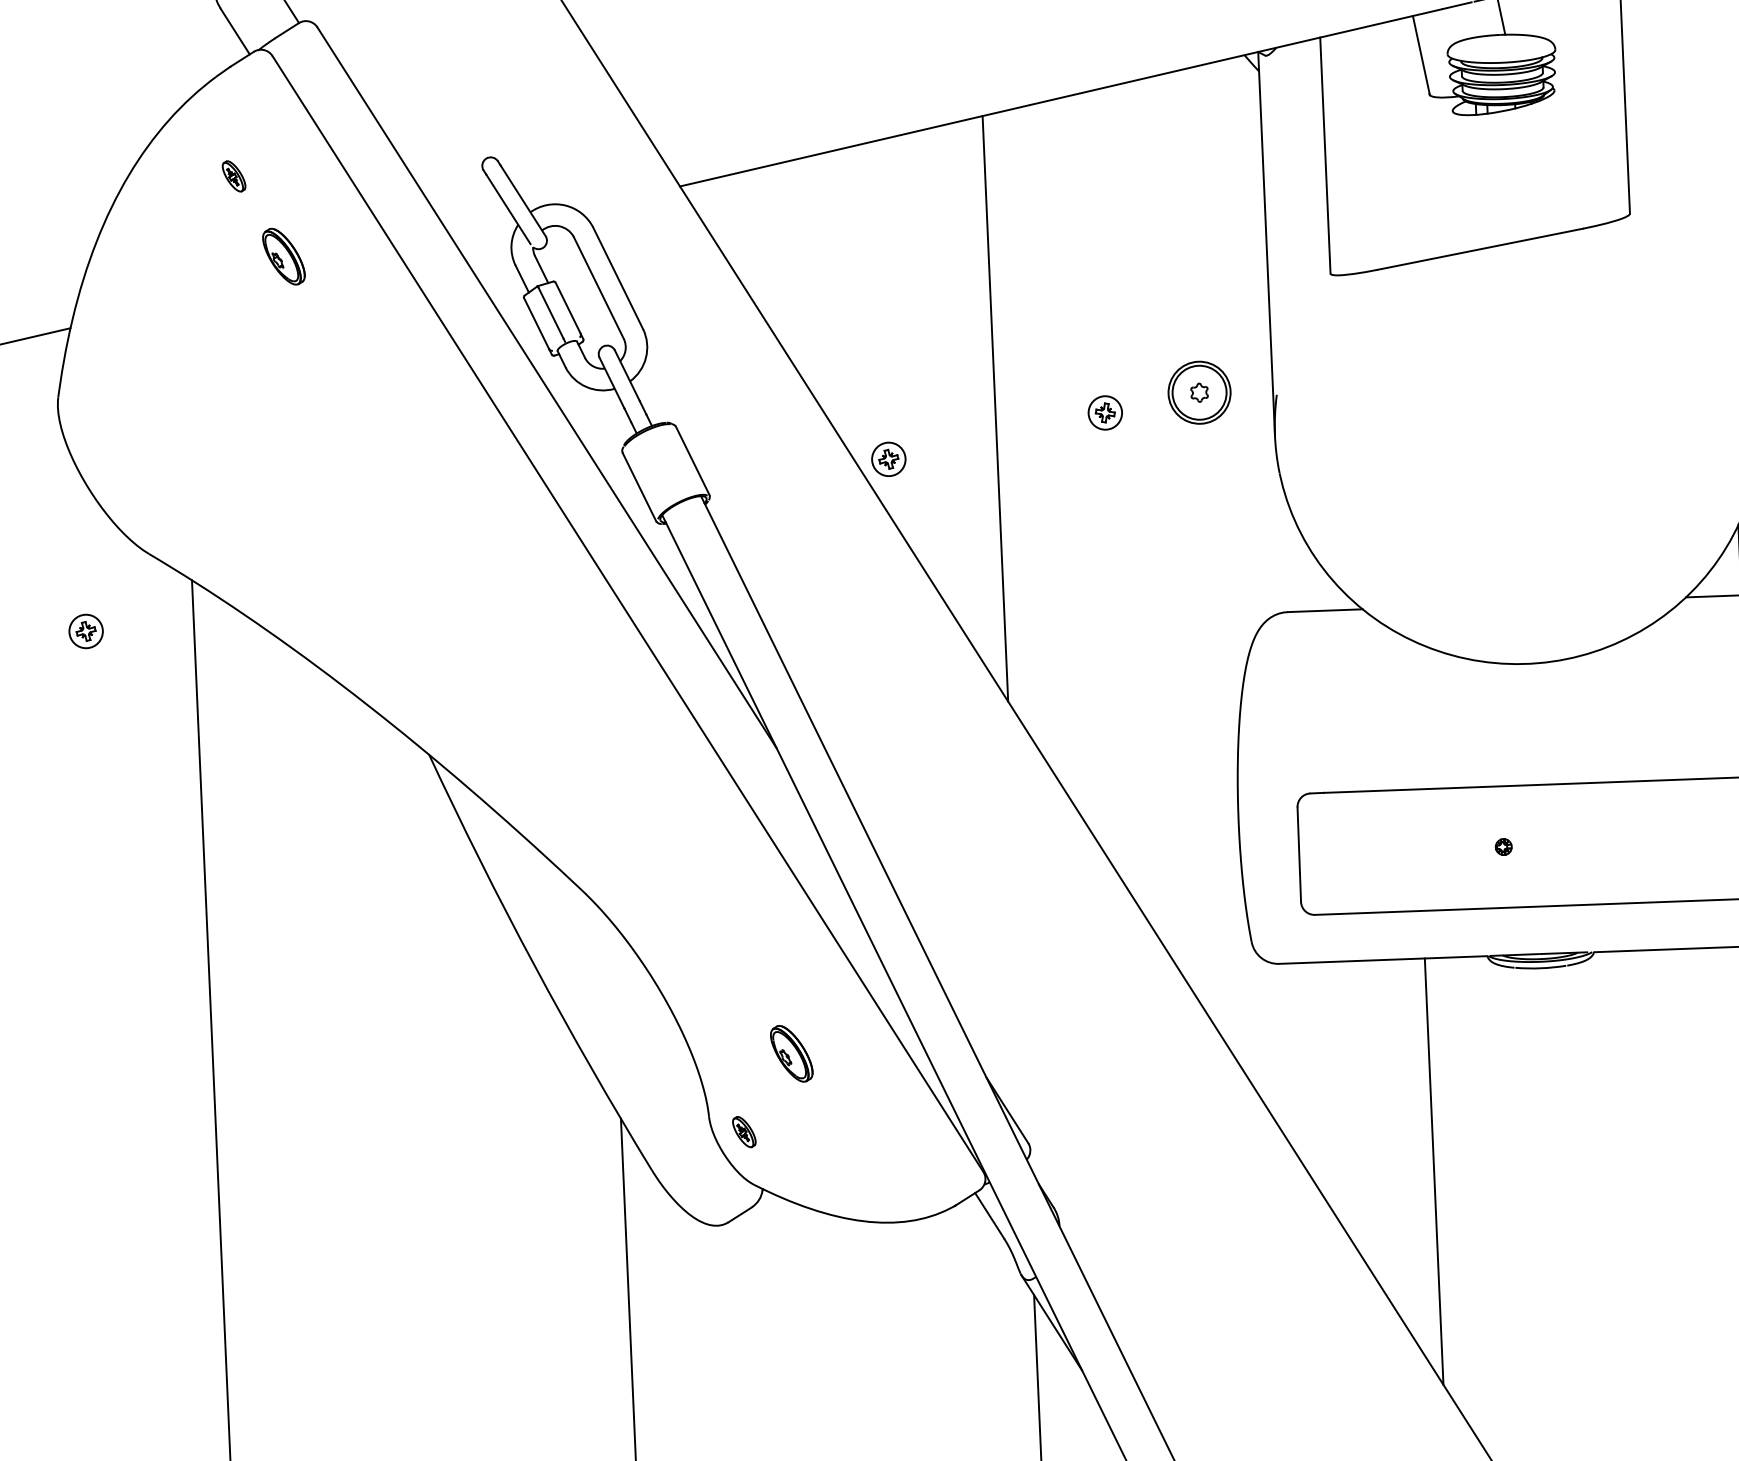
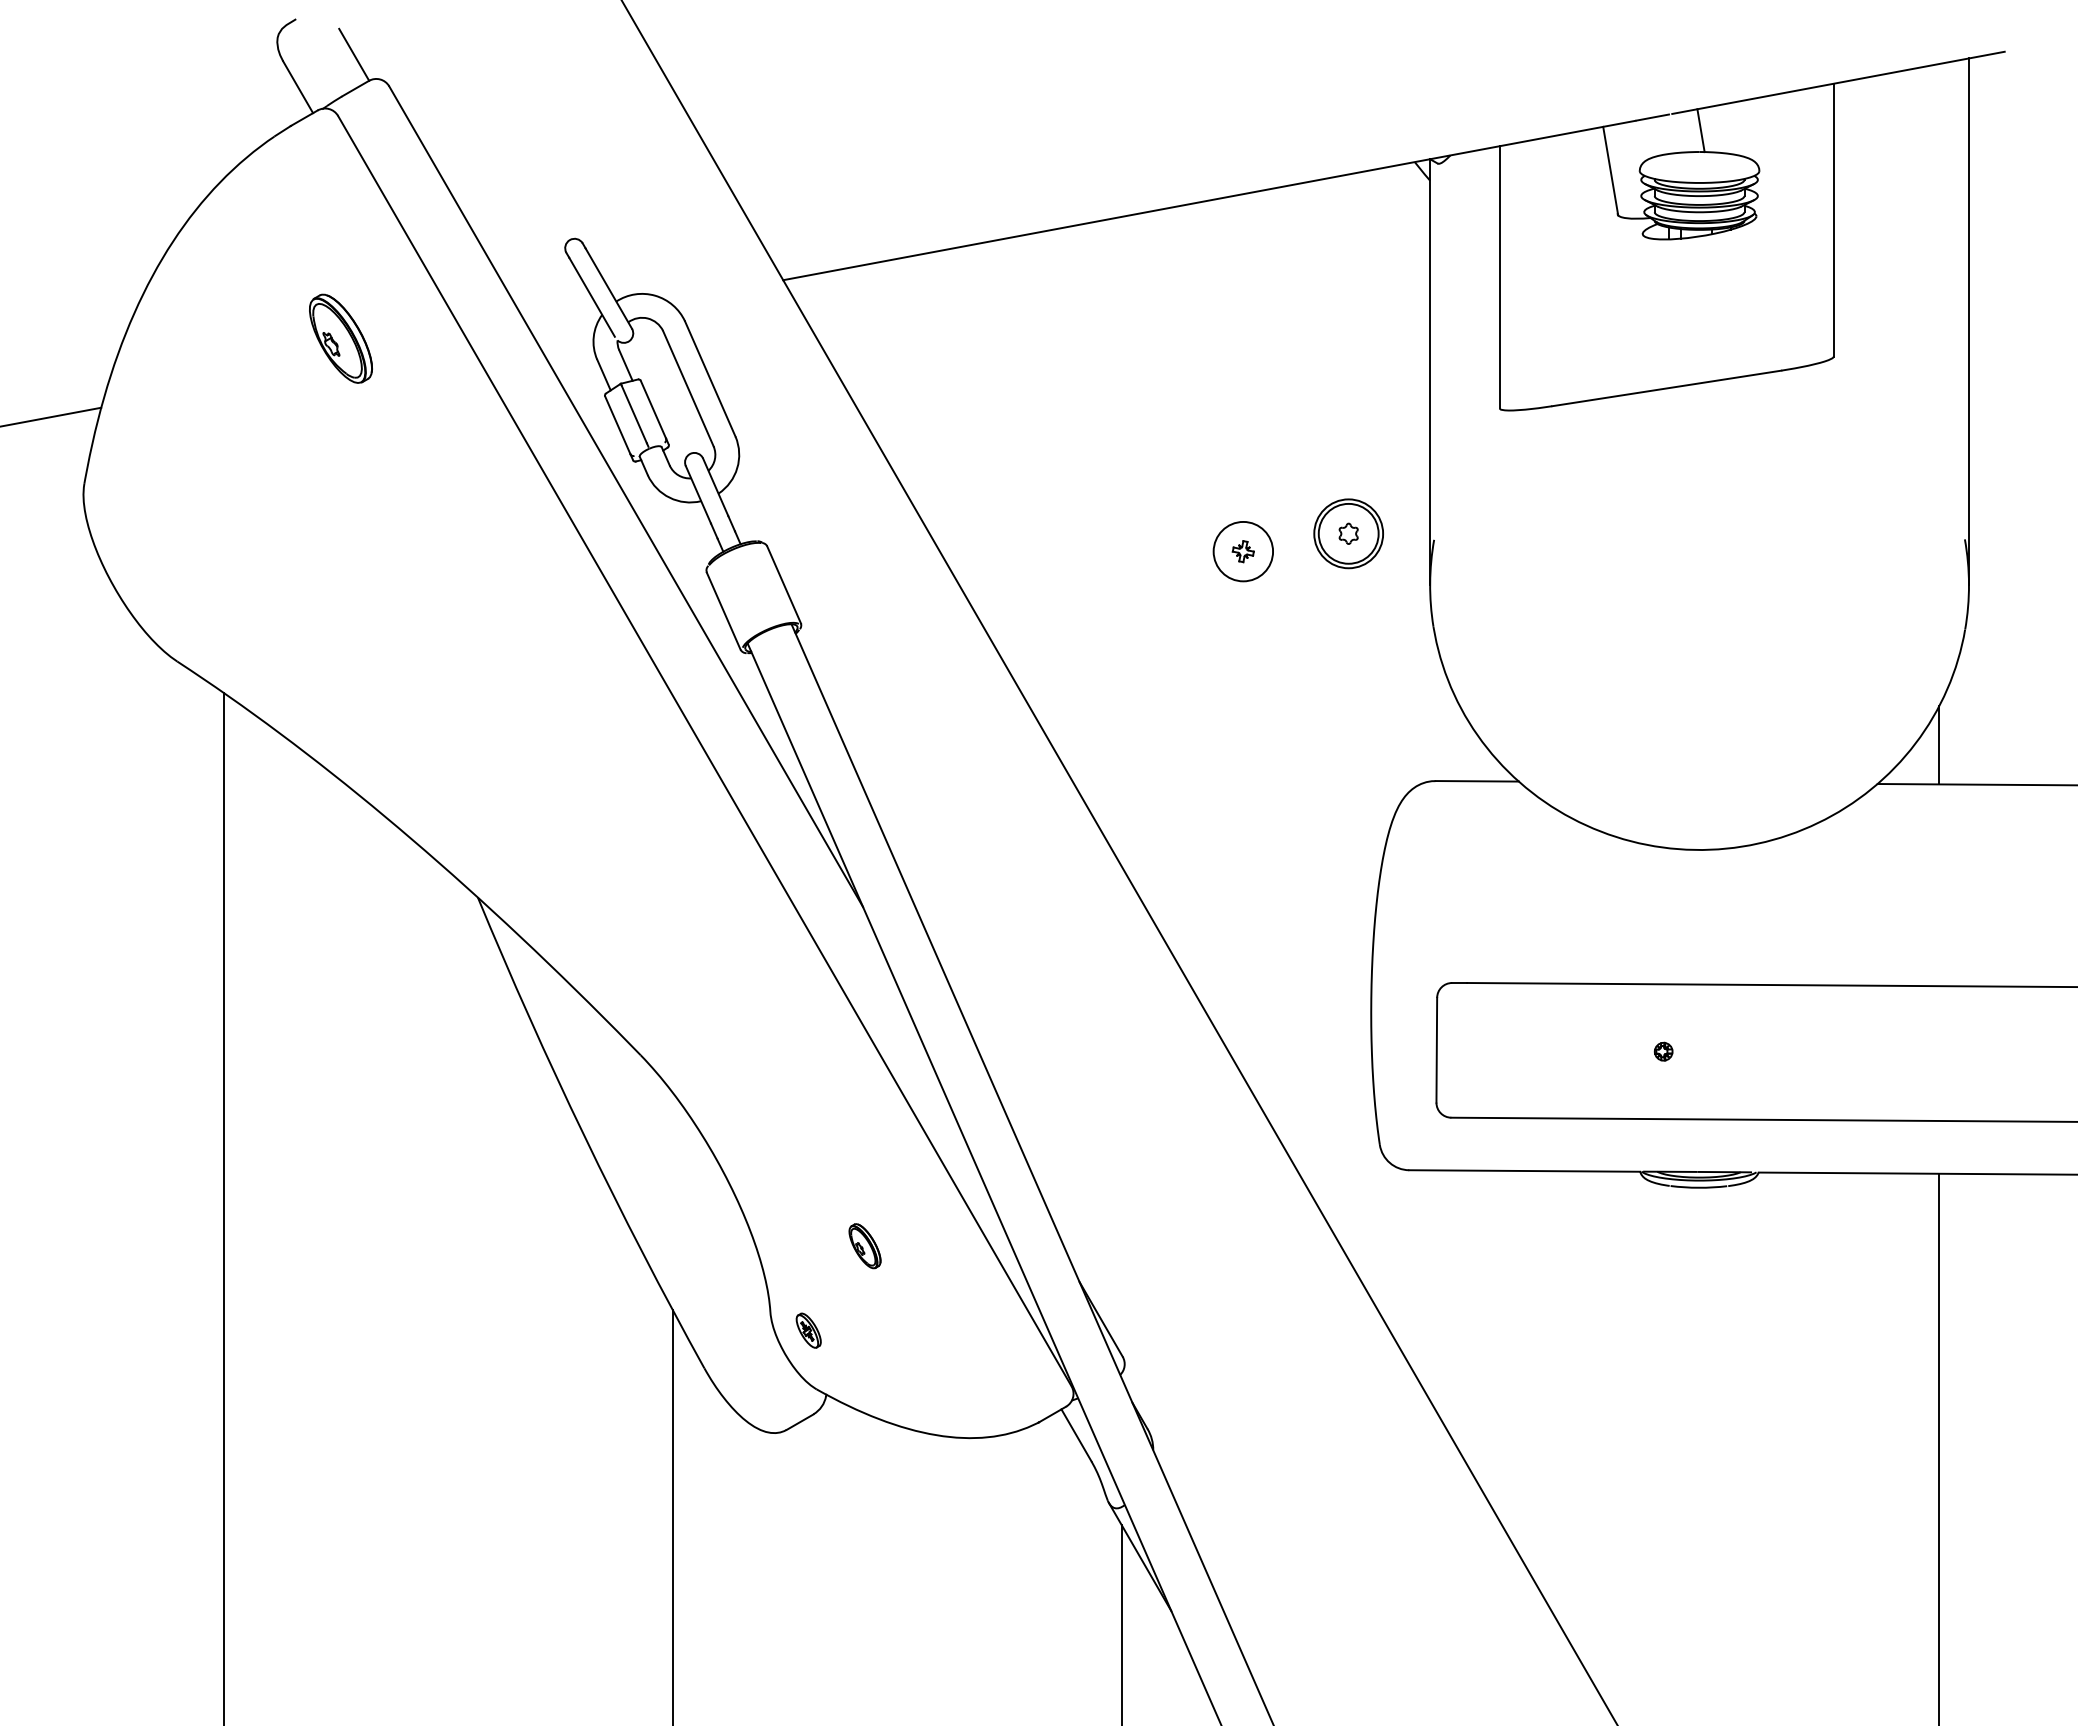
part: (233, 176) -> (289, 247), removed
part: (284, 256) -> (341, 338), size x1.4
line: (995, 408) -> (1121, 541), removed
circle: (1104, 412) -> (1242, 551), size x1.6
part: (888, 459) -> (1000, 592), removed
part: (85, 631) -> (103, 744), removed
part: (791, 1053) -> (864, 1245), size x0.7
line: (1433, 1171) -> (1570, 1407), removed

